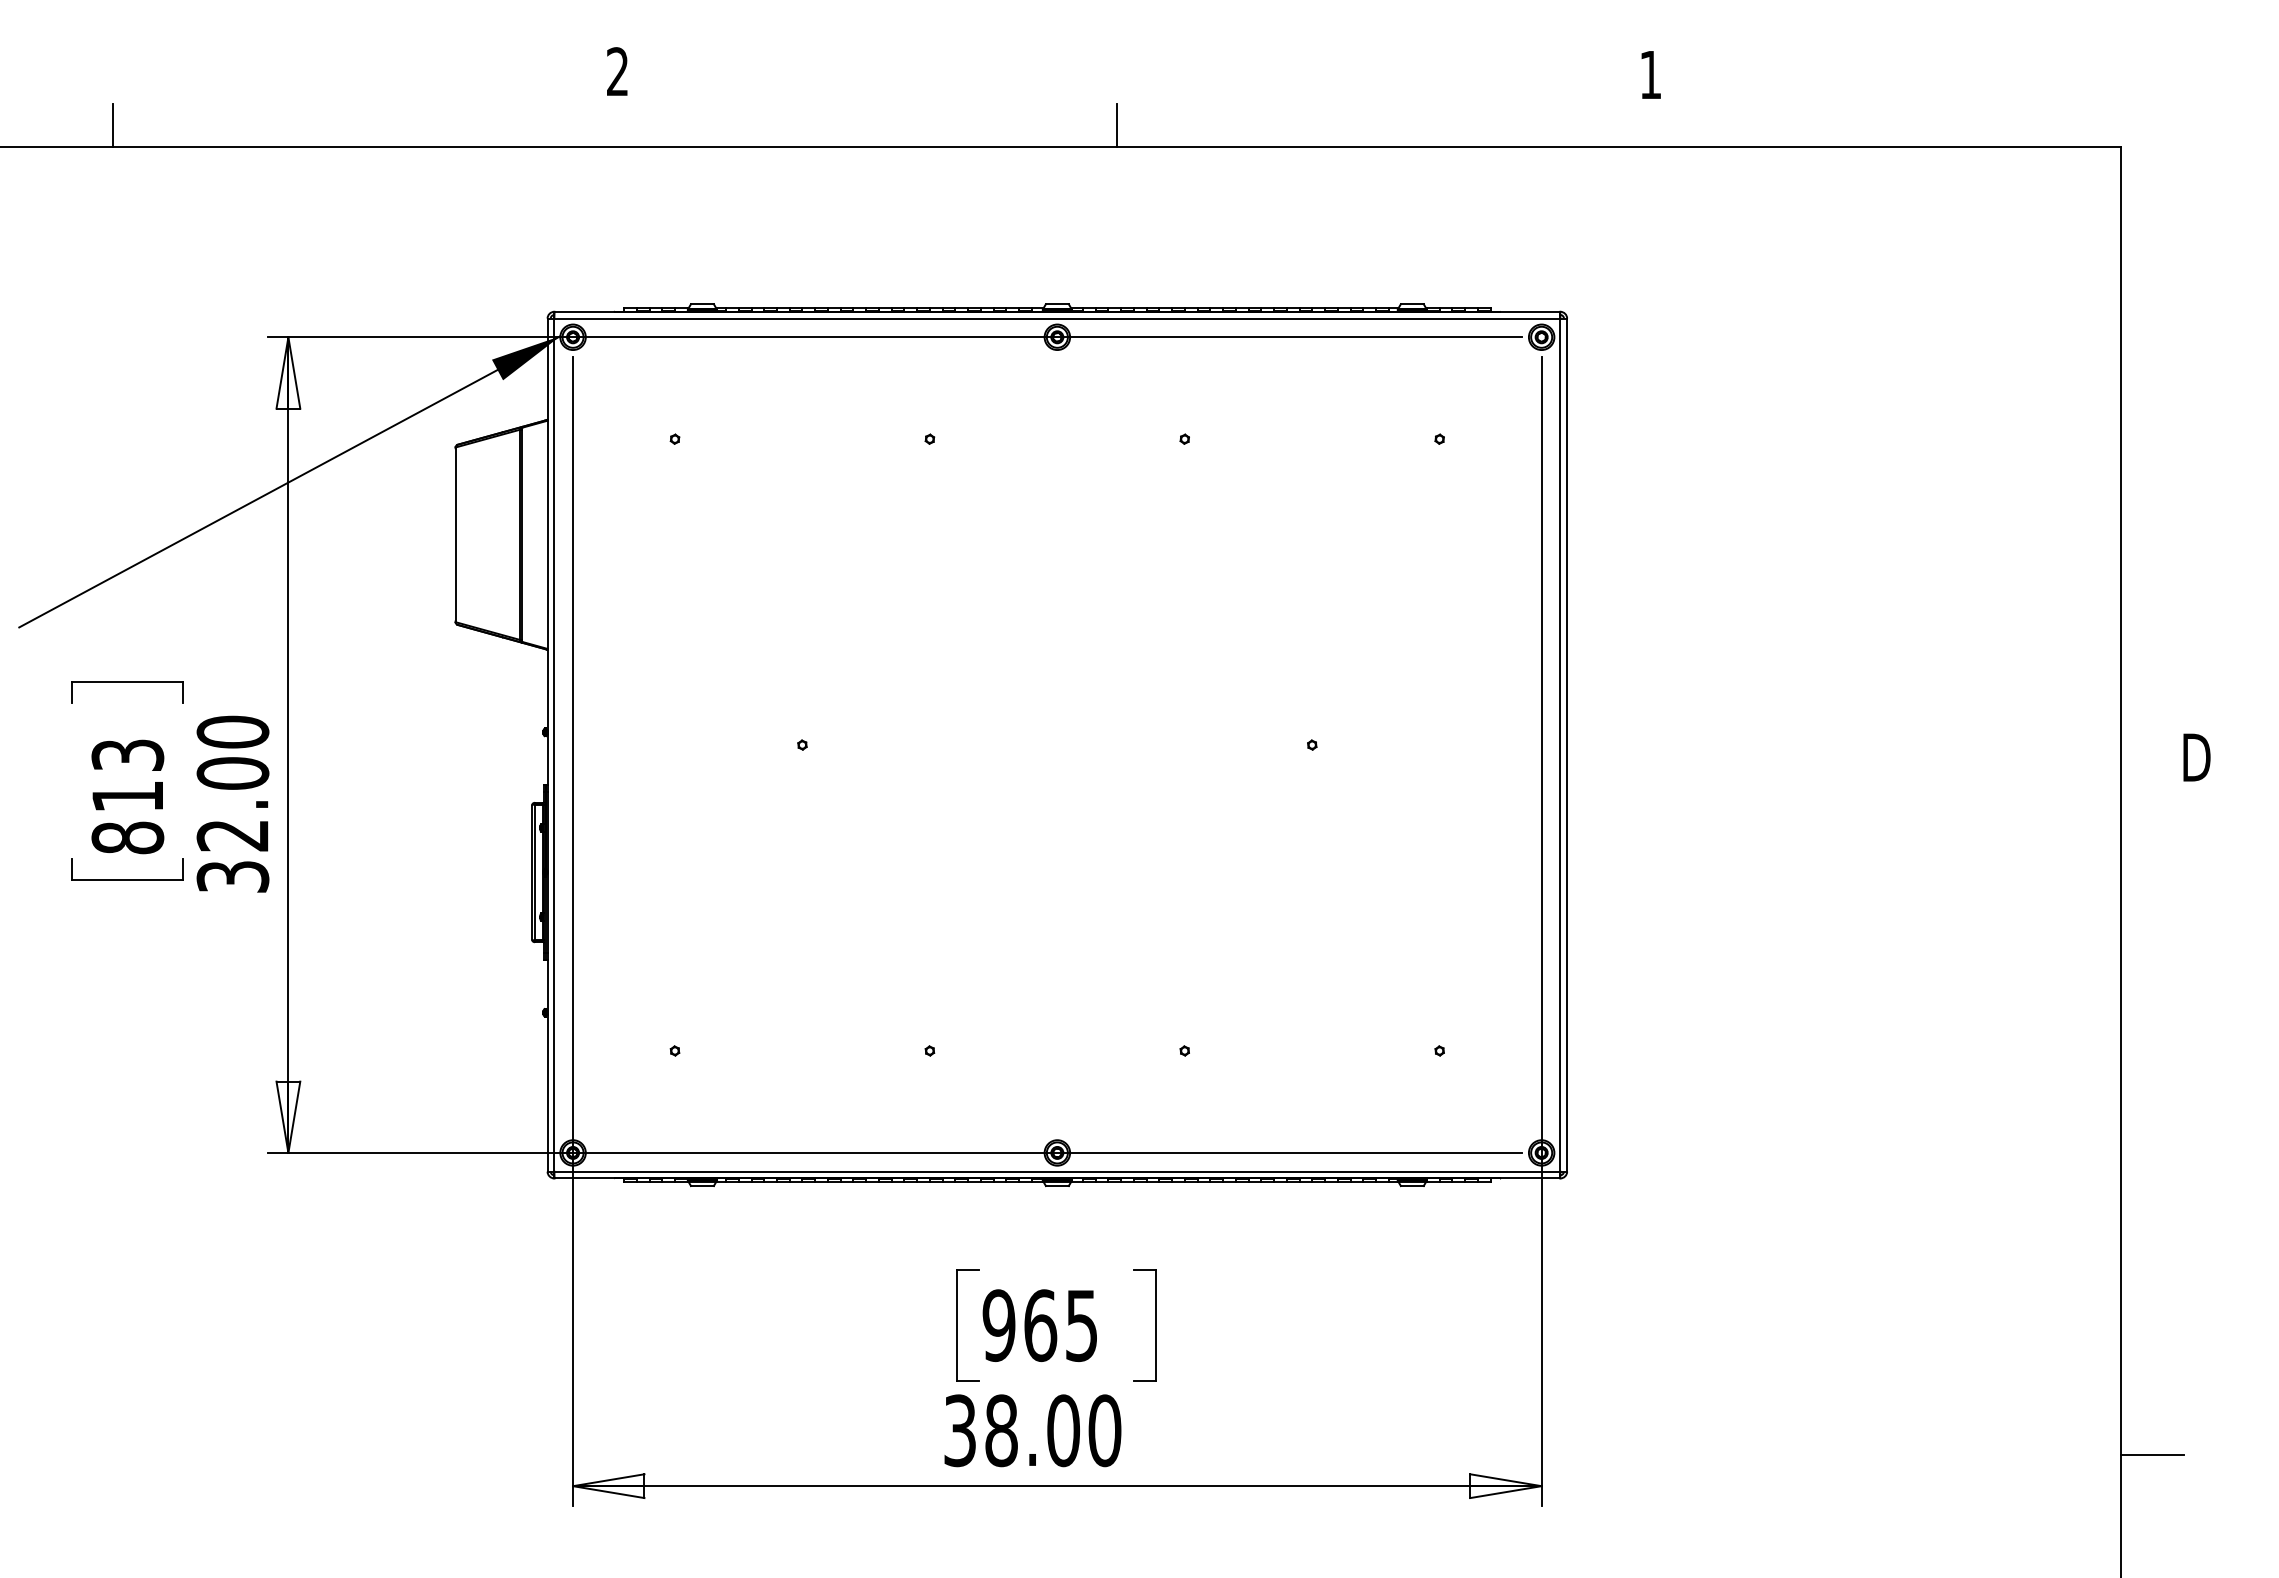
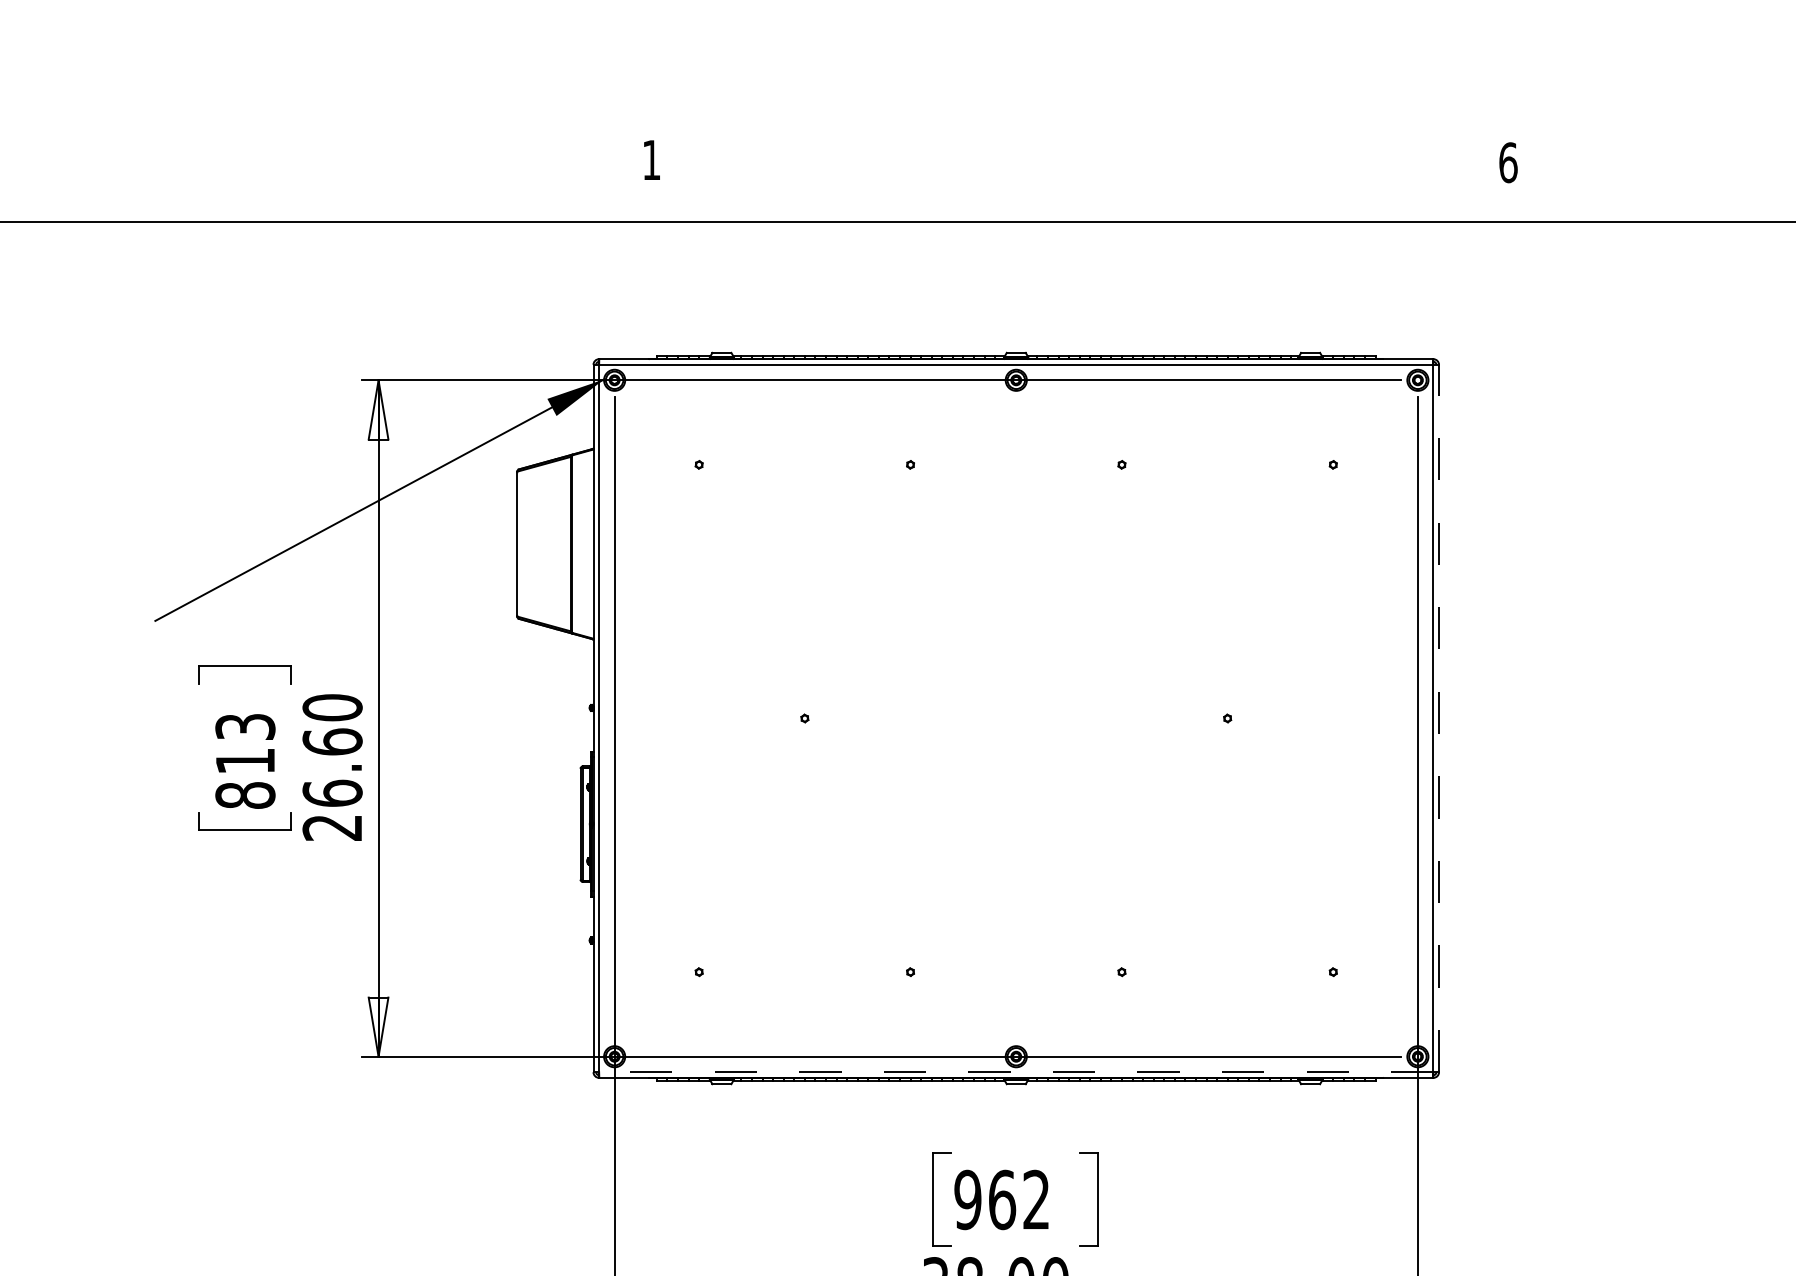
text: (617, 71) -> (651, 159), 2 -> 1
text: (1651, 74) -> (1508, 162), 1 -> 6
line: (113, 124) -> (233, 203), removed
line: (1116, 124) -> (1065, 203), removed
line: (1567, 745) -> (1439, 718), solid -> dashed
text: (232, 824) -> (332, 784), 32.00 -> 26.60
line: (1056, 1171) -> (1015, 1072), solid -> dashed
text: (1081, 1325) -> (1036, 1199), 965 -> 962

